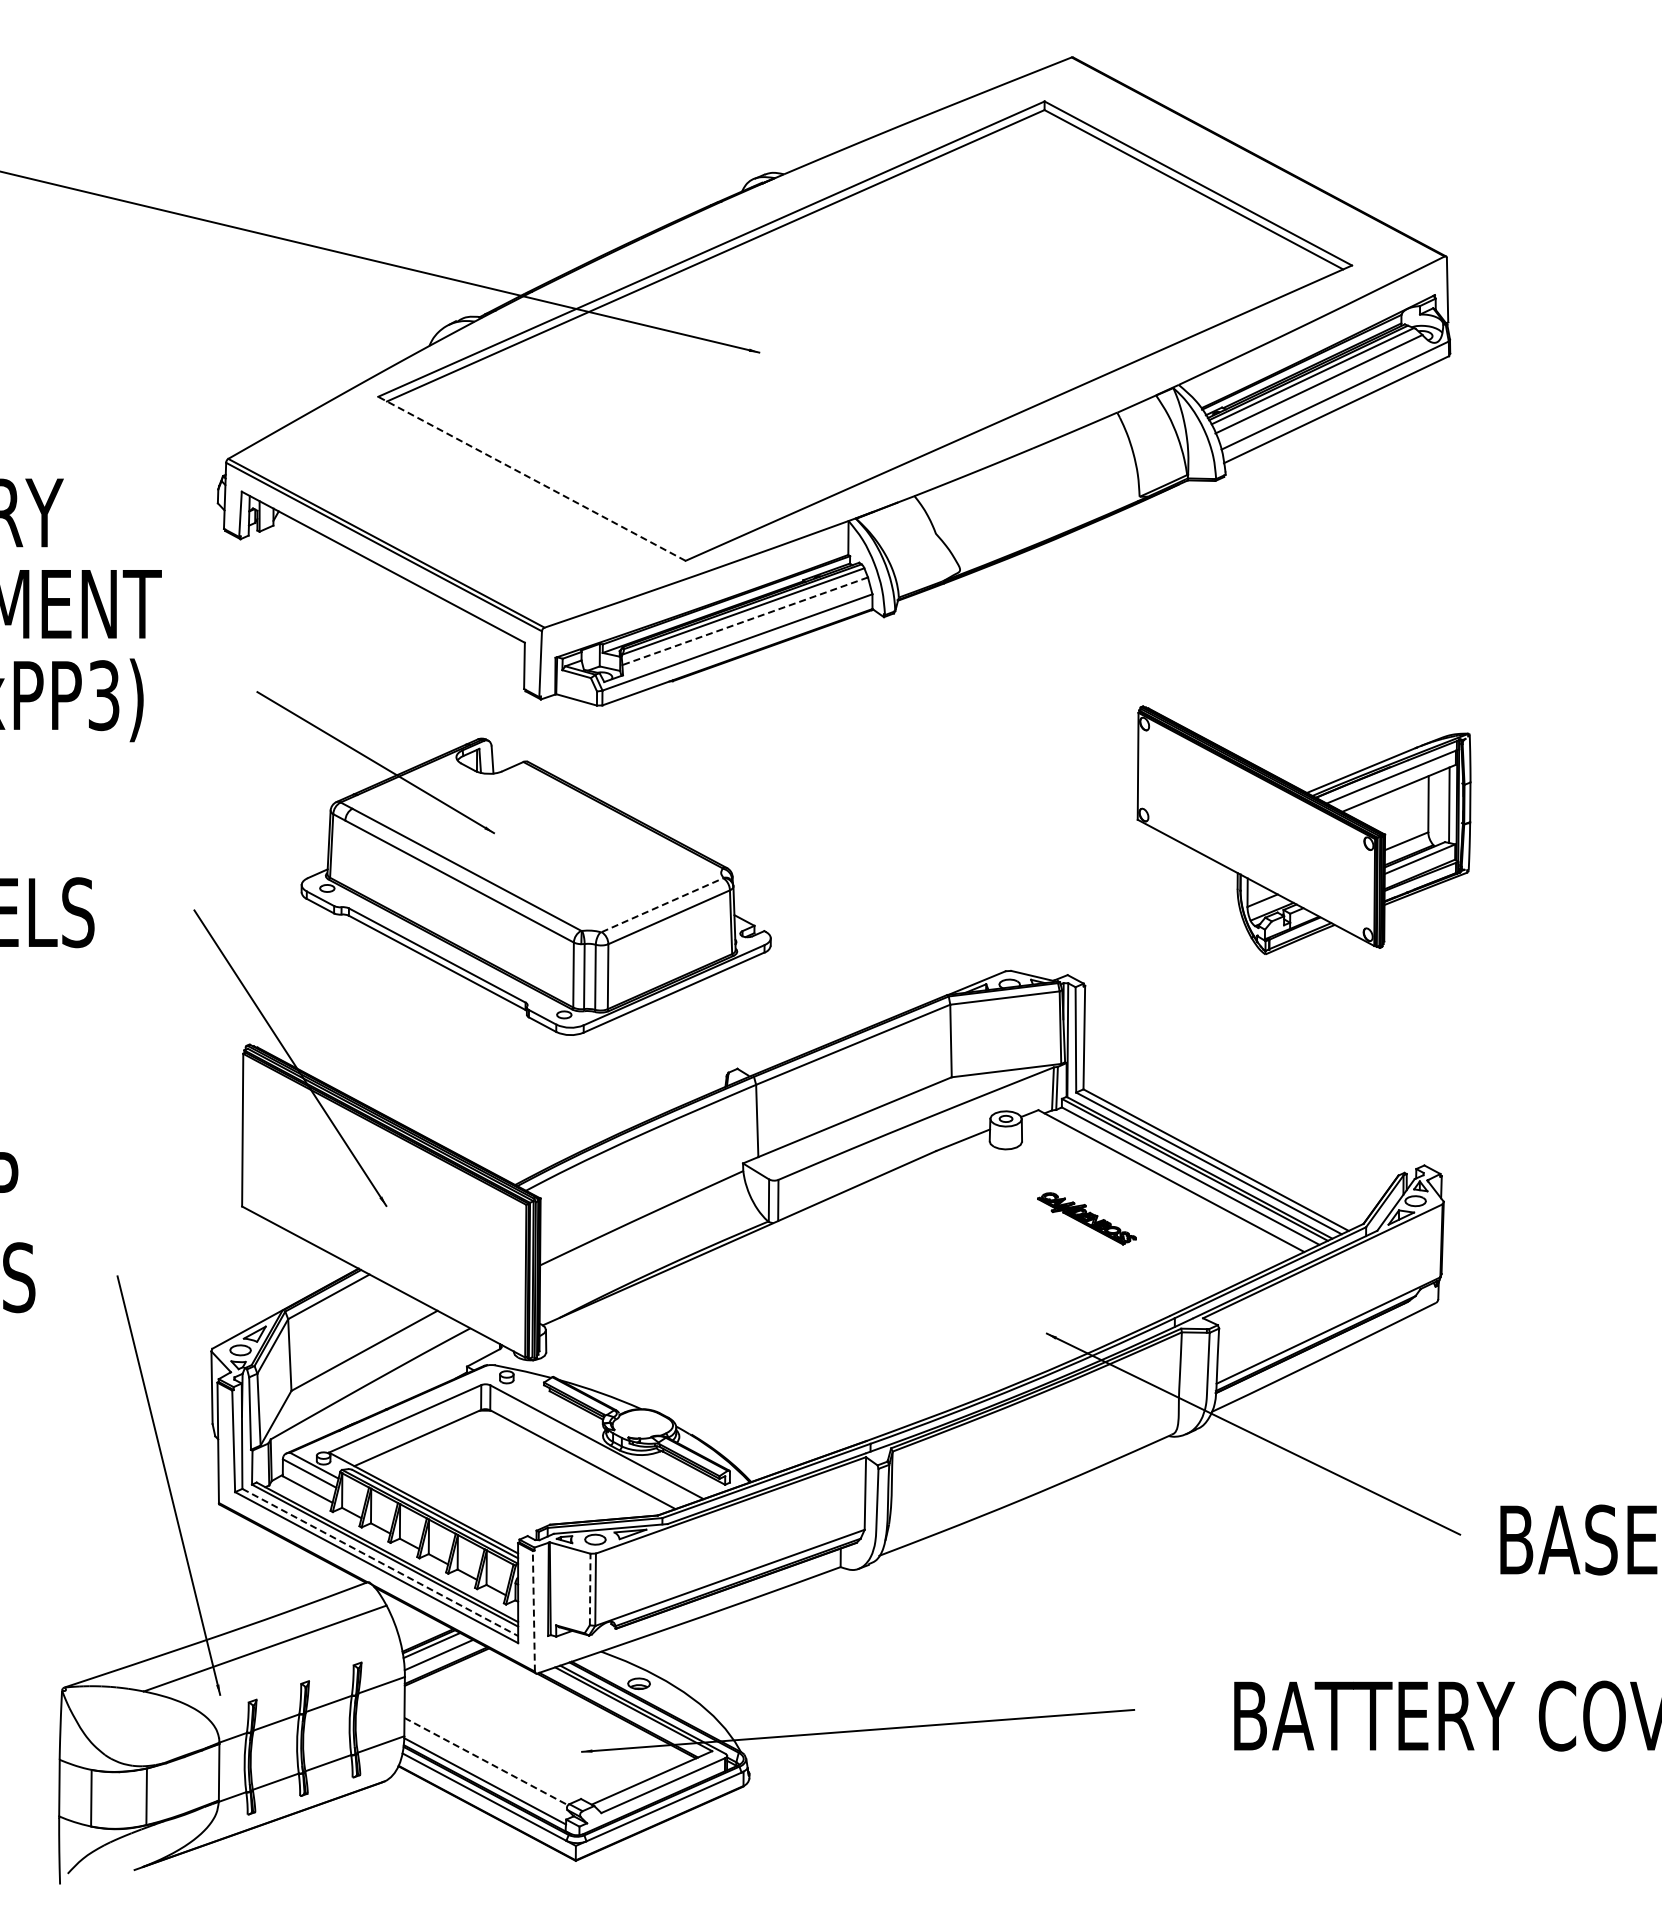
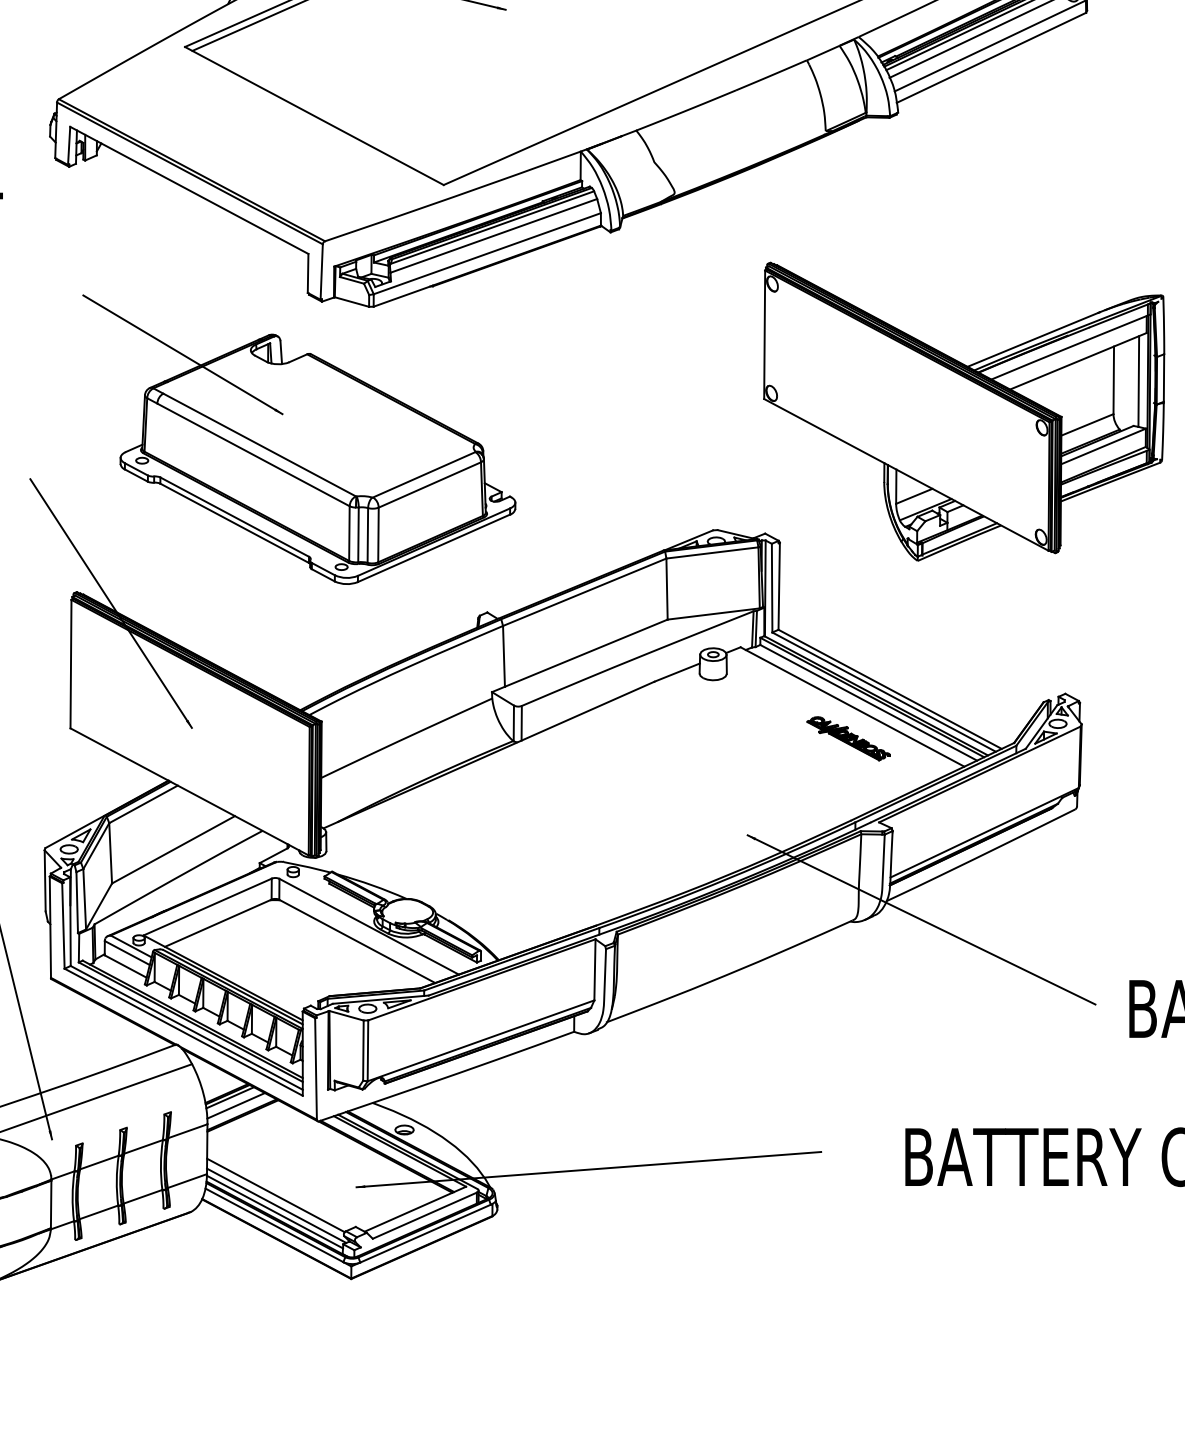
line: (531, 478) -> (314, 115), dashed -> solid
line: (744, 621) -> (493, 236), dashed -> solid
part: (1303, 830) -> (963, 411), size x1.43
line: (662, 904) -> (424, 474), dashed -> solid
part: (1086, 1218) -> (848, 738), moved
line: (380, 1562) -> (186, 1027), dashed -> solid
line: (590, 1589) -> (363, 1050), dashed -> solid
line: (533, 1610) -> (315, 1068), dashed -> solid
line: (486, 1761) -> (276, 1195), dashed -> solid
line: (486, 1773) -> (276, 1205), added

